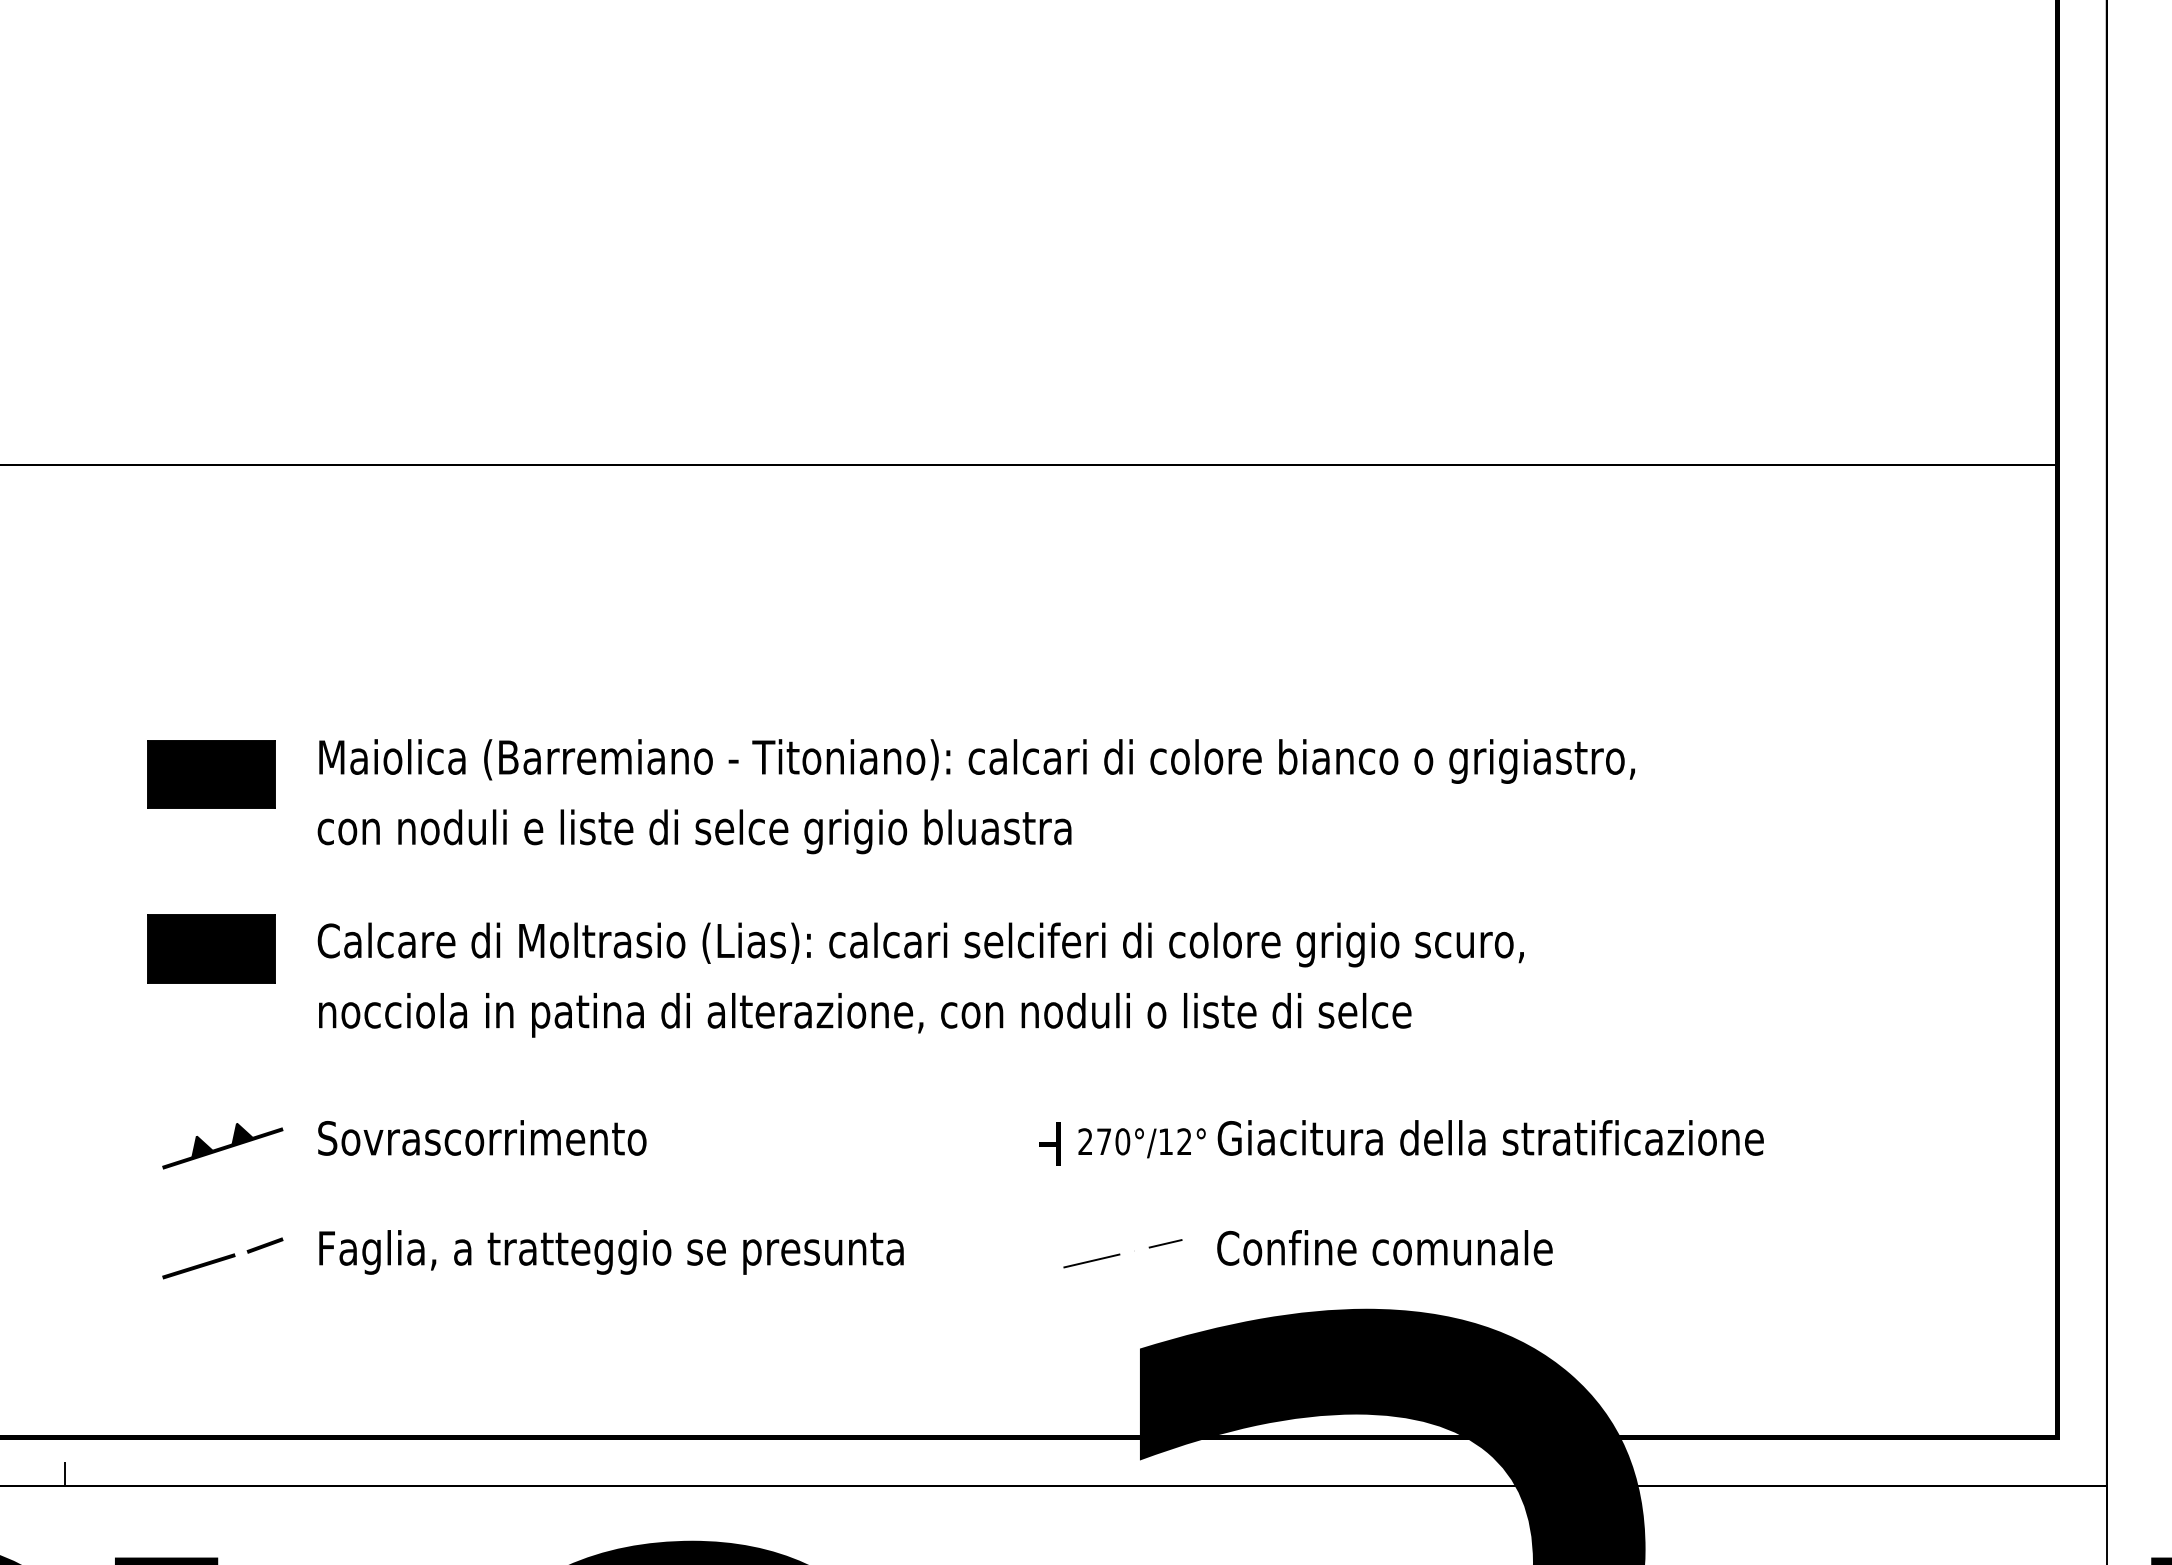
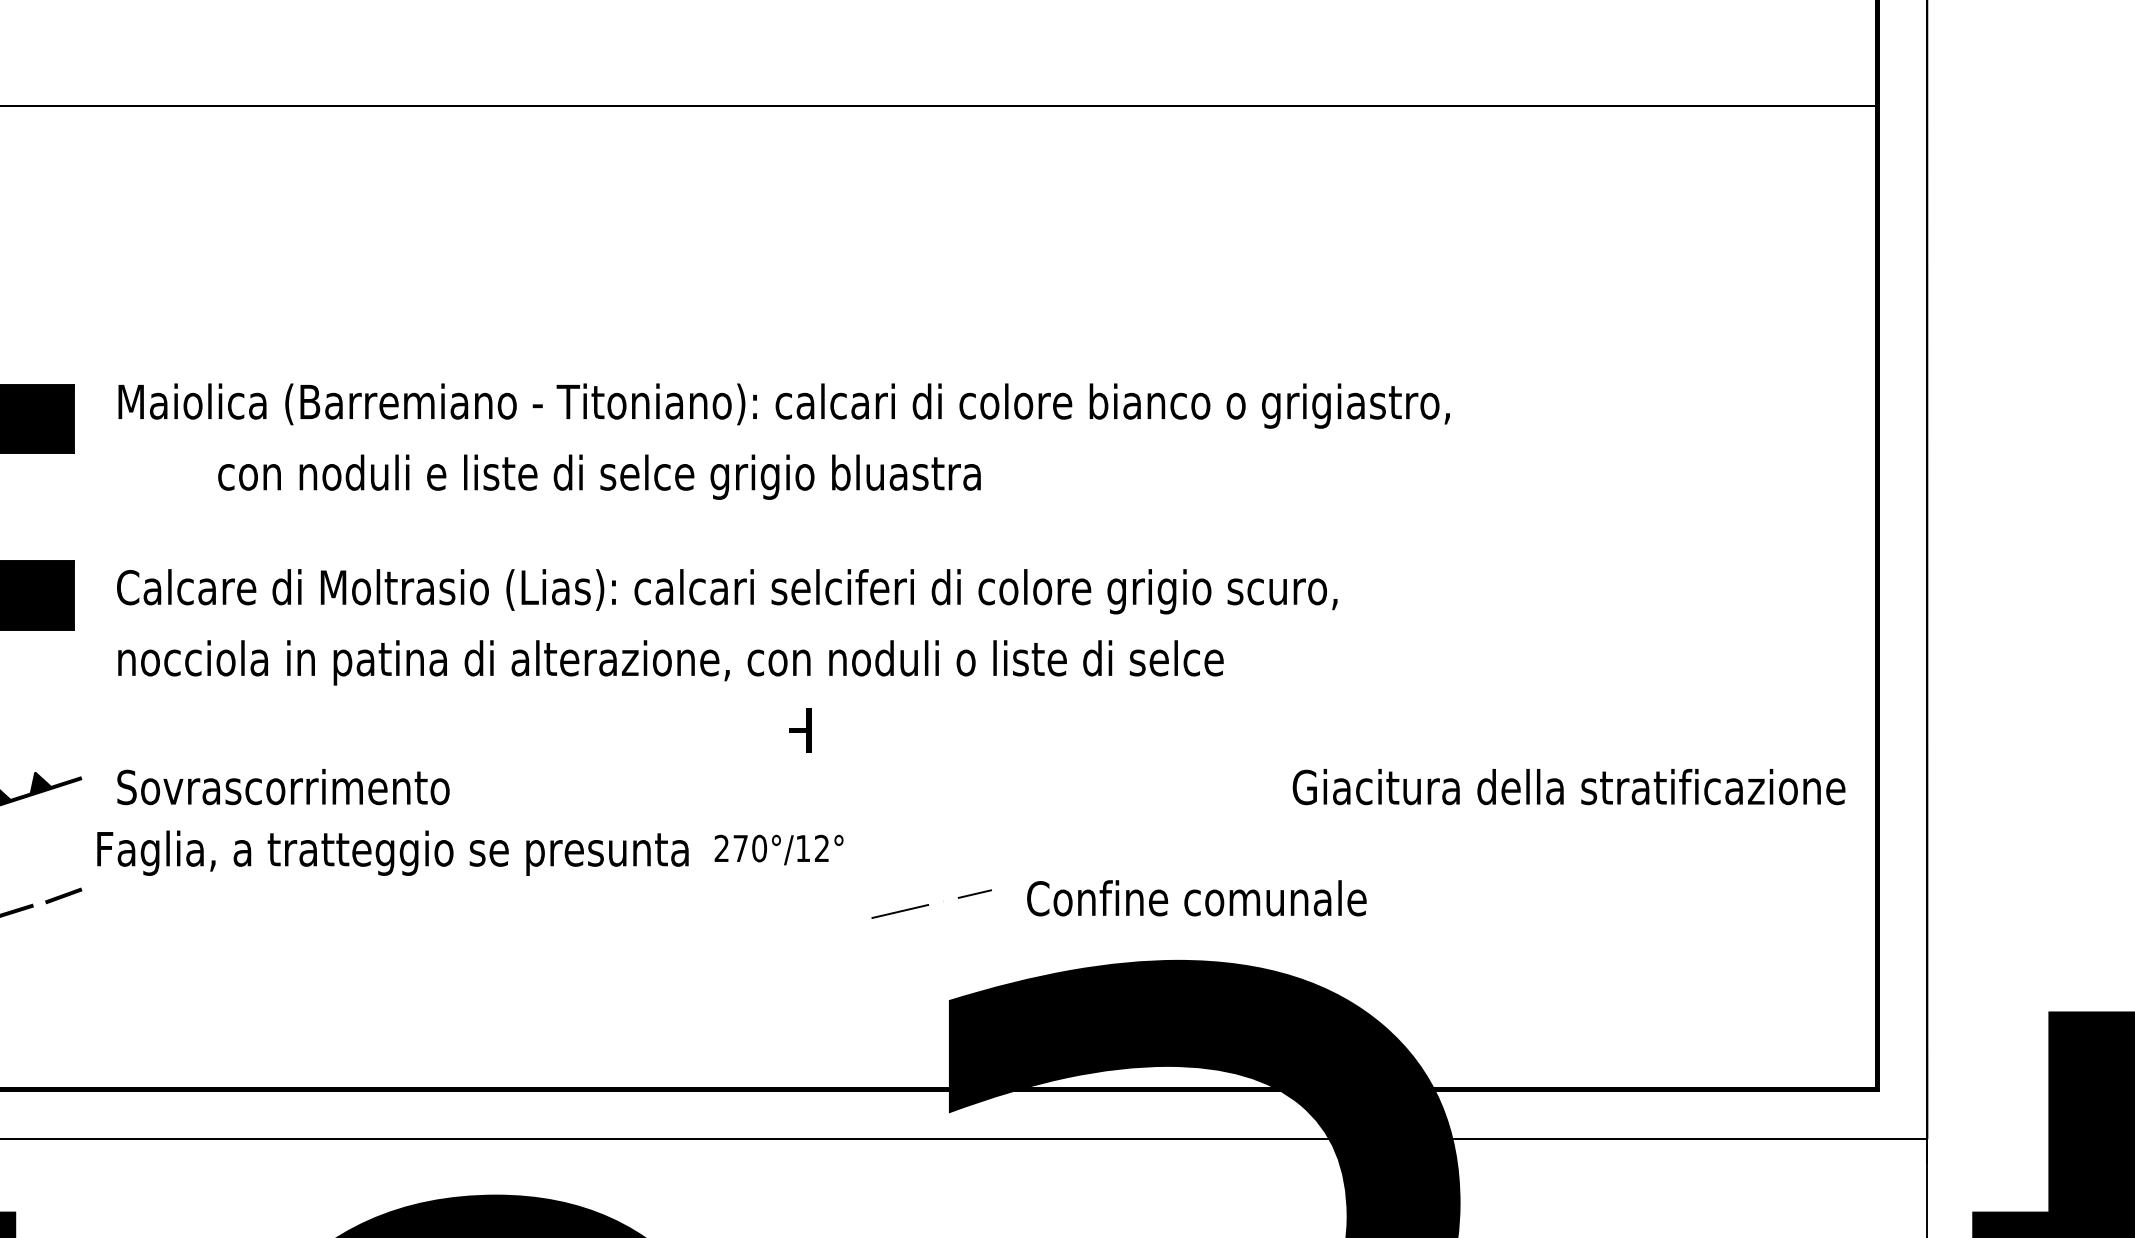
text: (694, 831) -> (599, 476), moved
text: (1490, 1137) -> (1568, 786), moved
part: (1049, 1143) -> (799, 729), moved
text: (1141, 1143) -> (778, 850), moved
text: (611, 1252) -> (392, 853), moved

